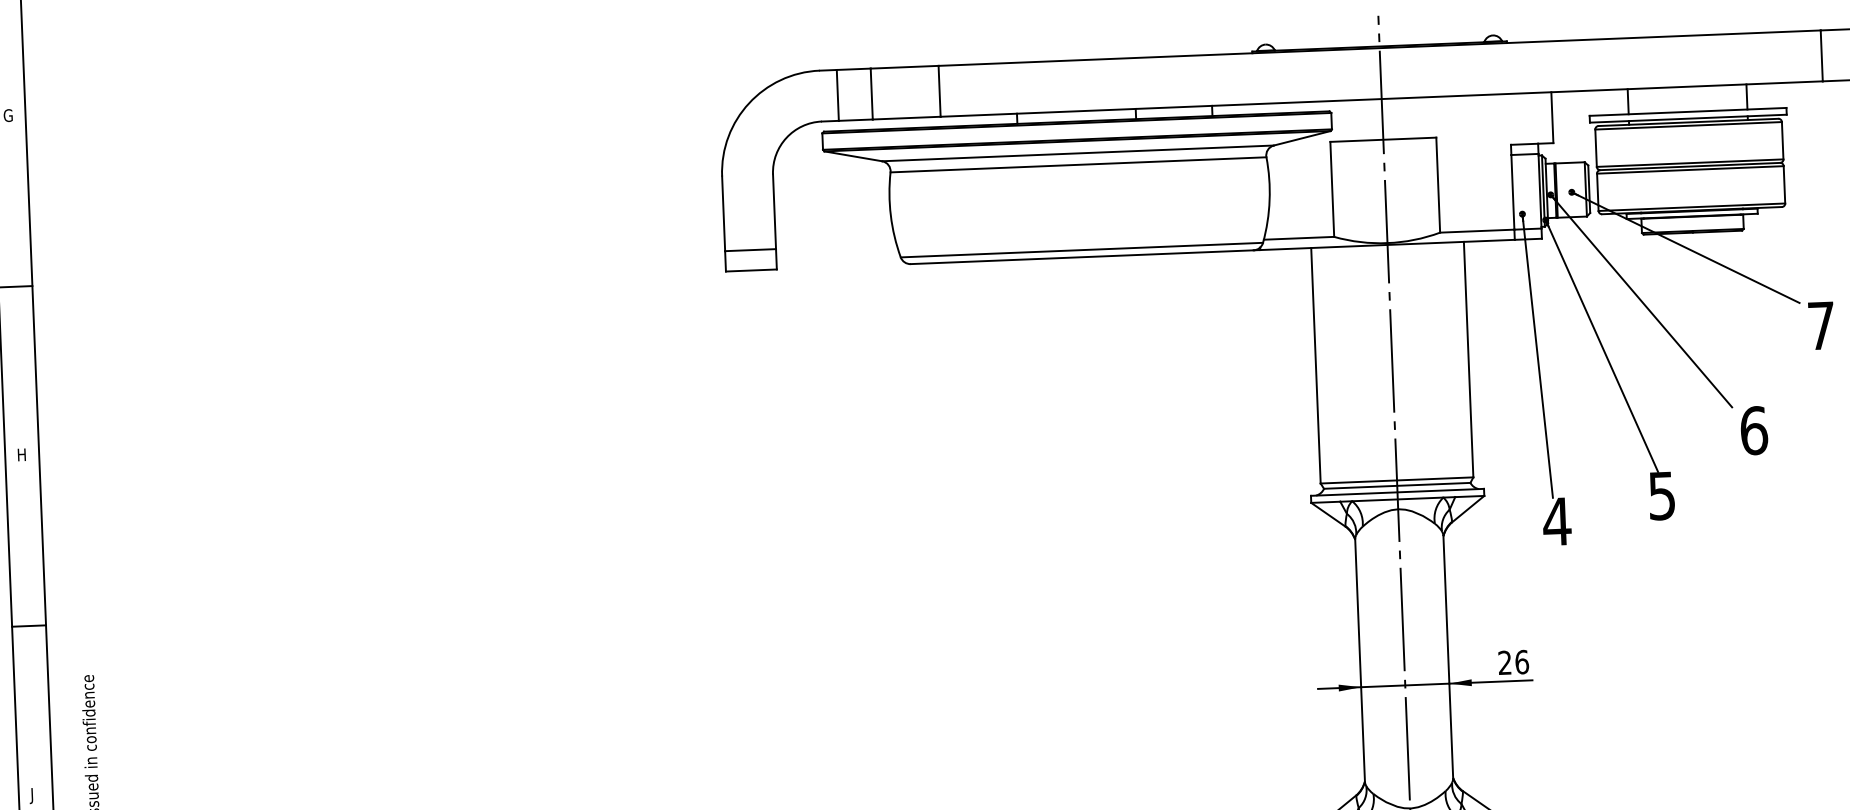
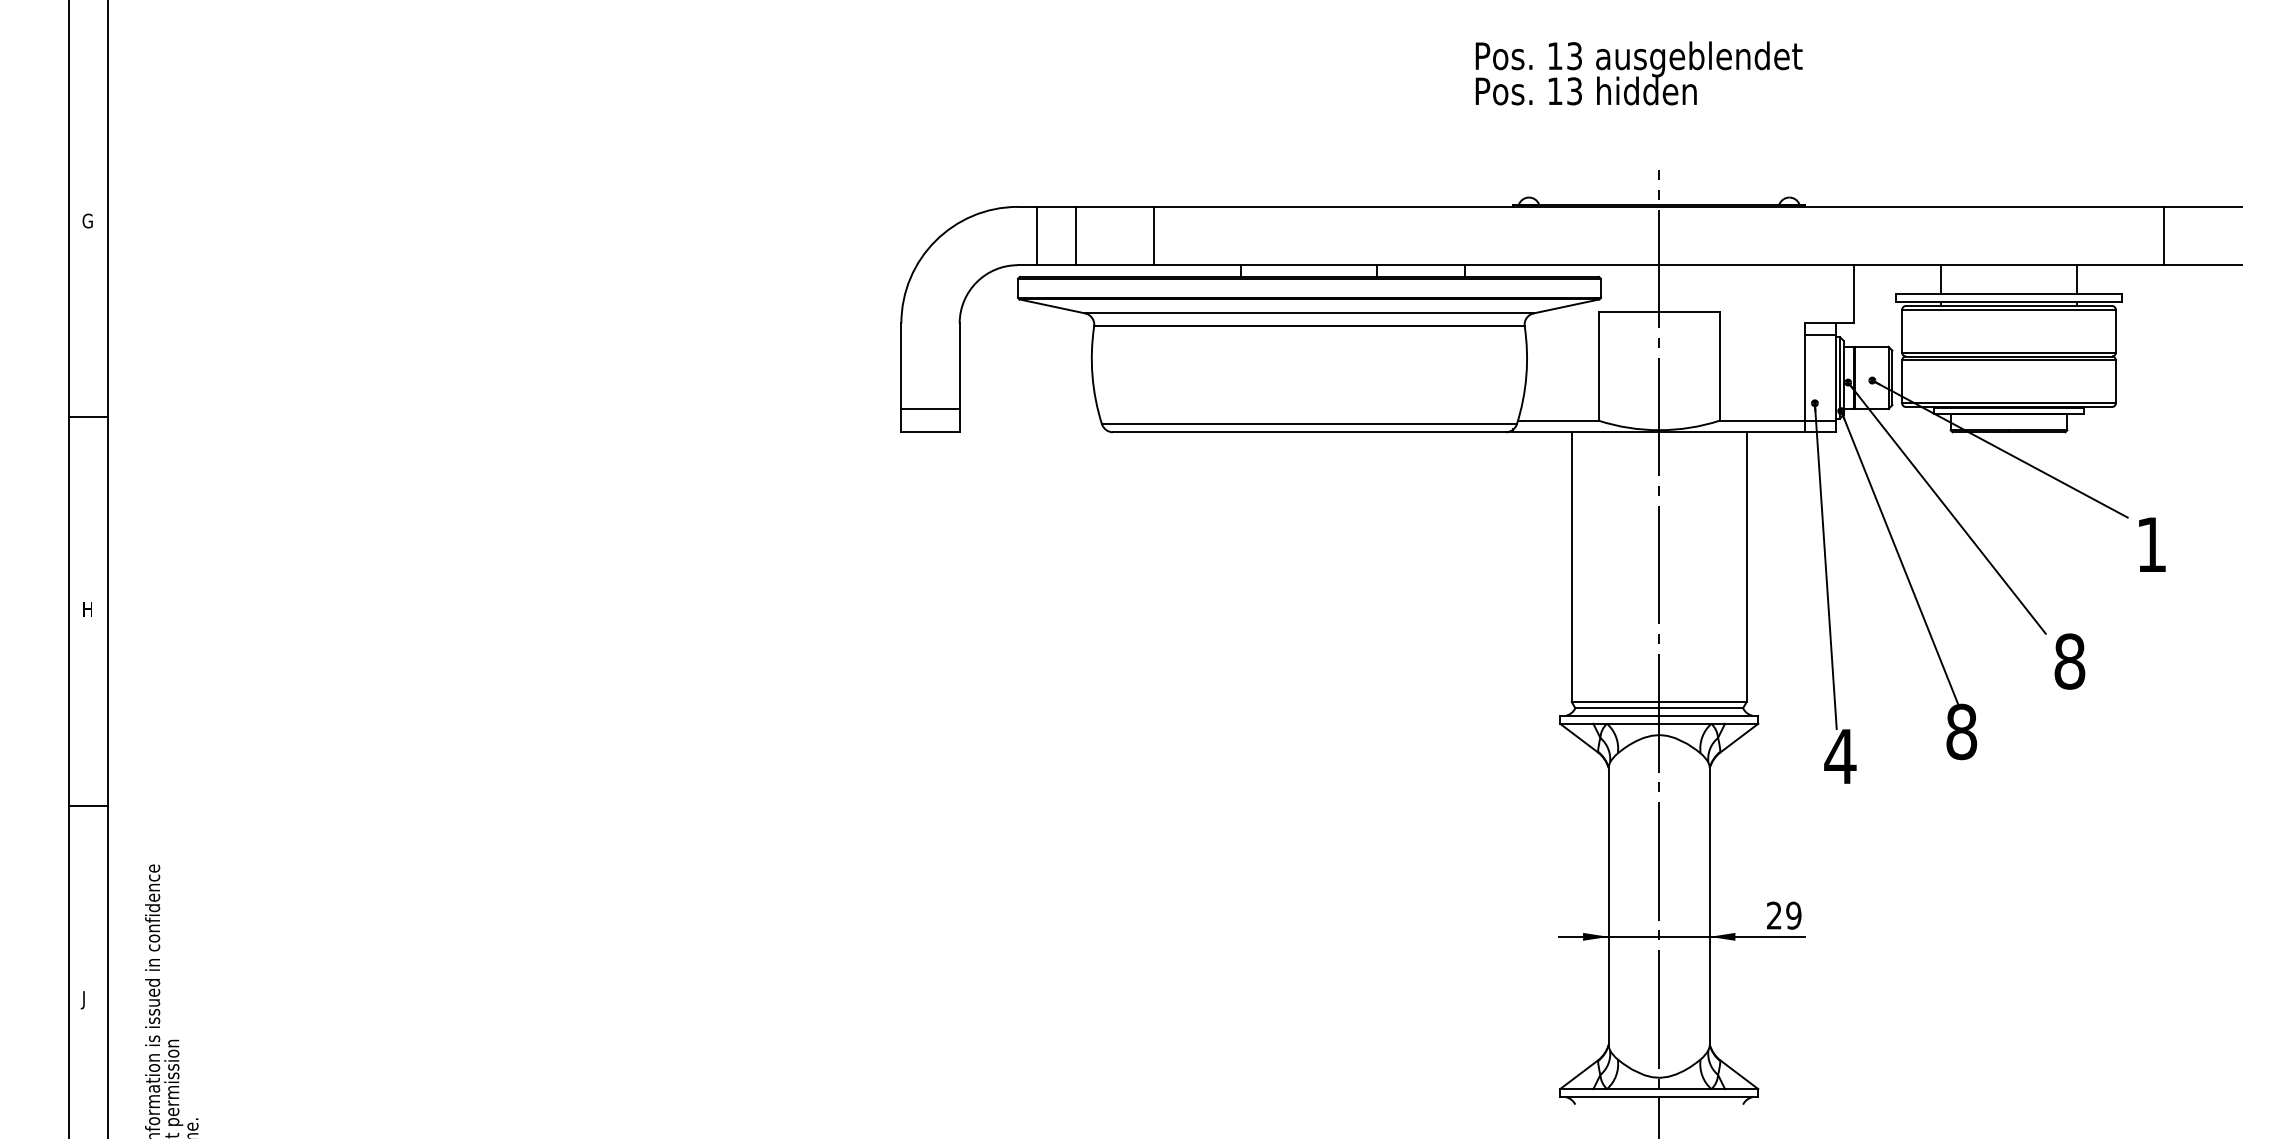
text: (1821, 325) -> (2151, 544), 7 -> 1
text: (1753, 430) -> (2069, 661), 6 -> 8
text: (1661, 495) -> (1961, 731), 5 -> 8
text: (1521, 662) -> (1793, 915), 26 -> 29

